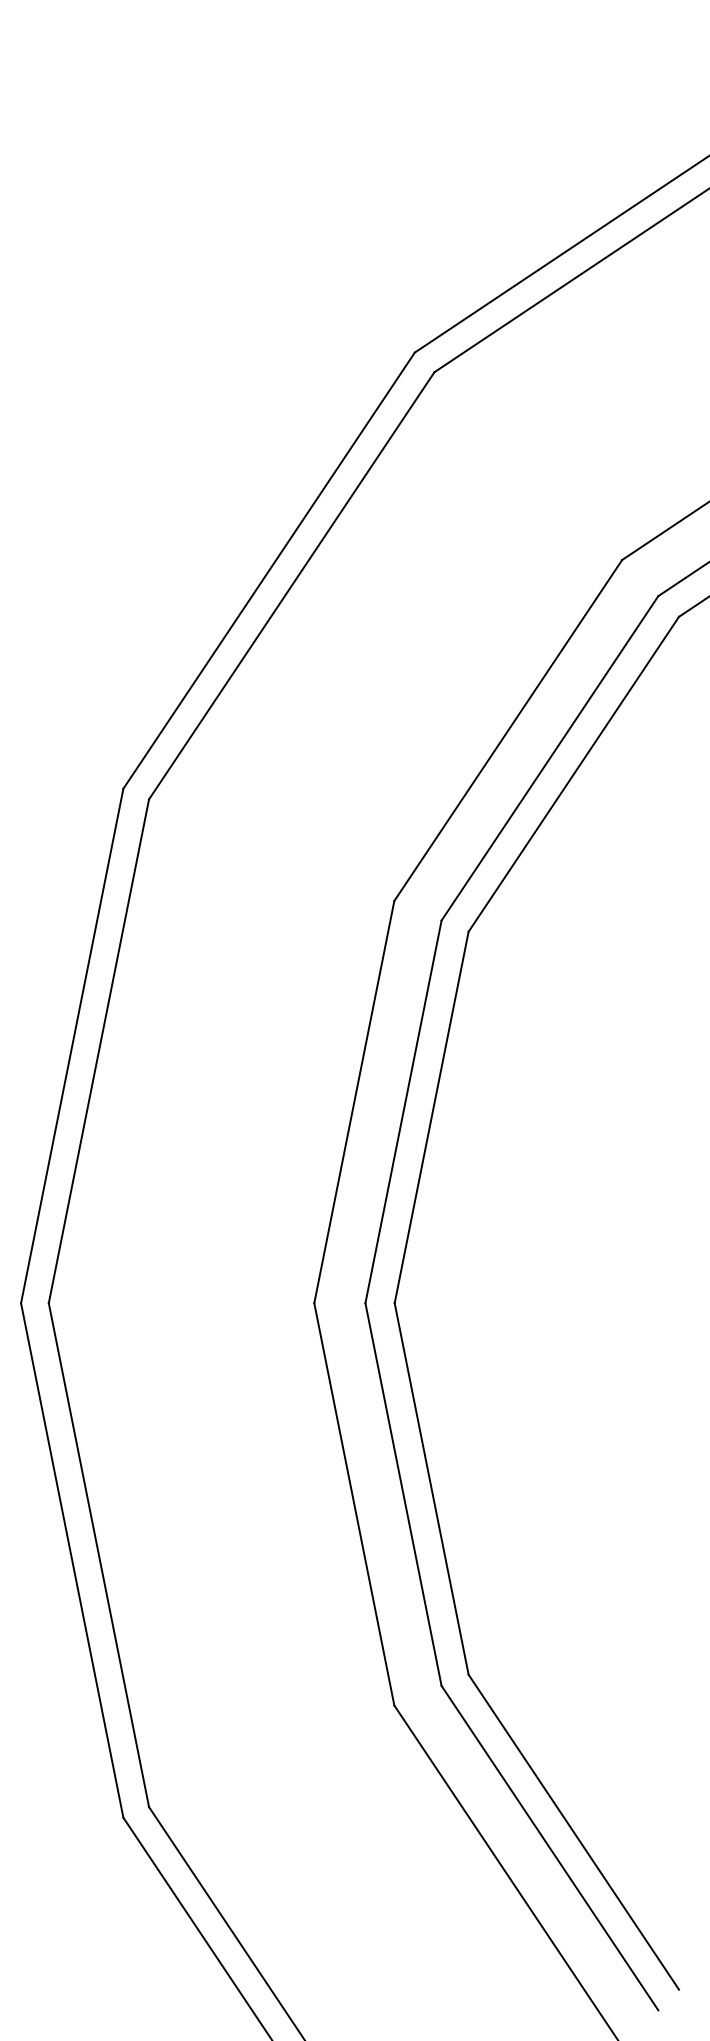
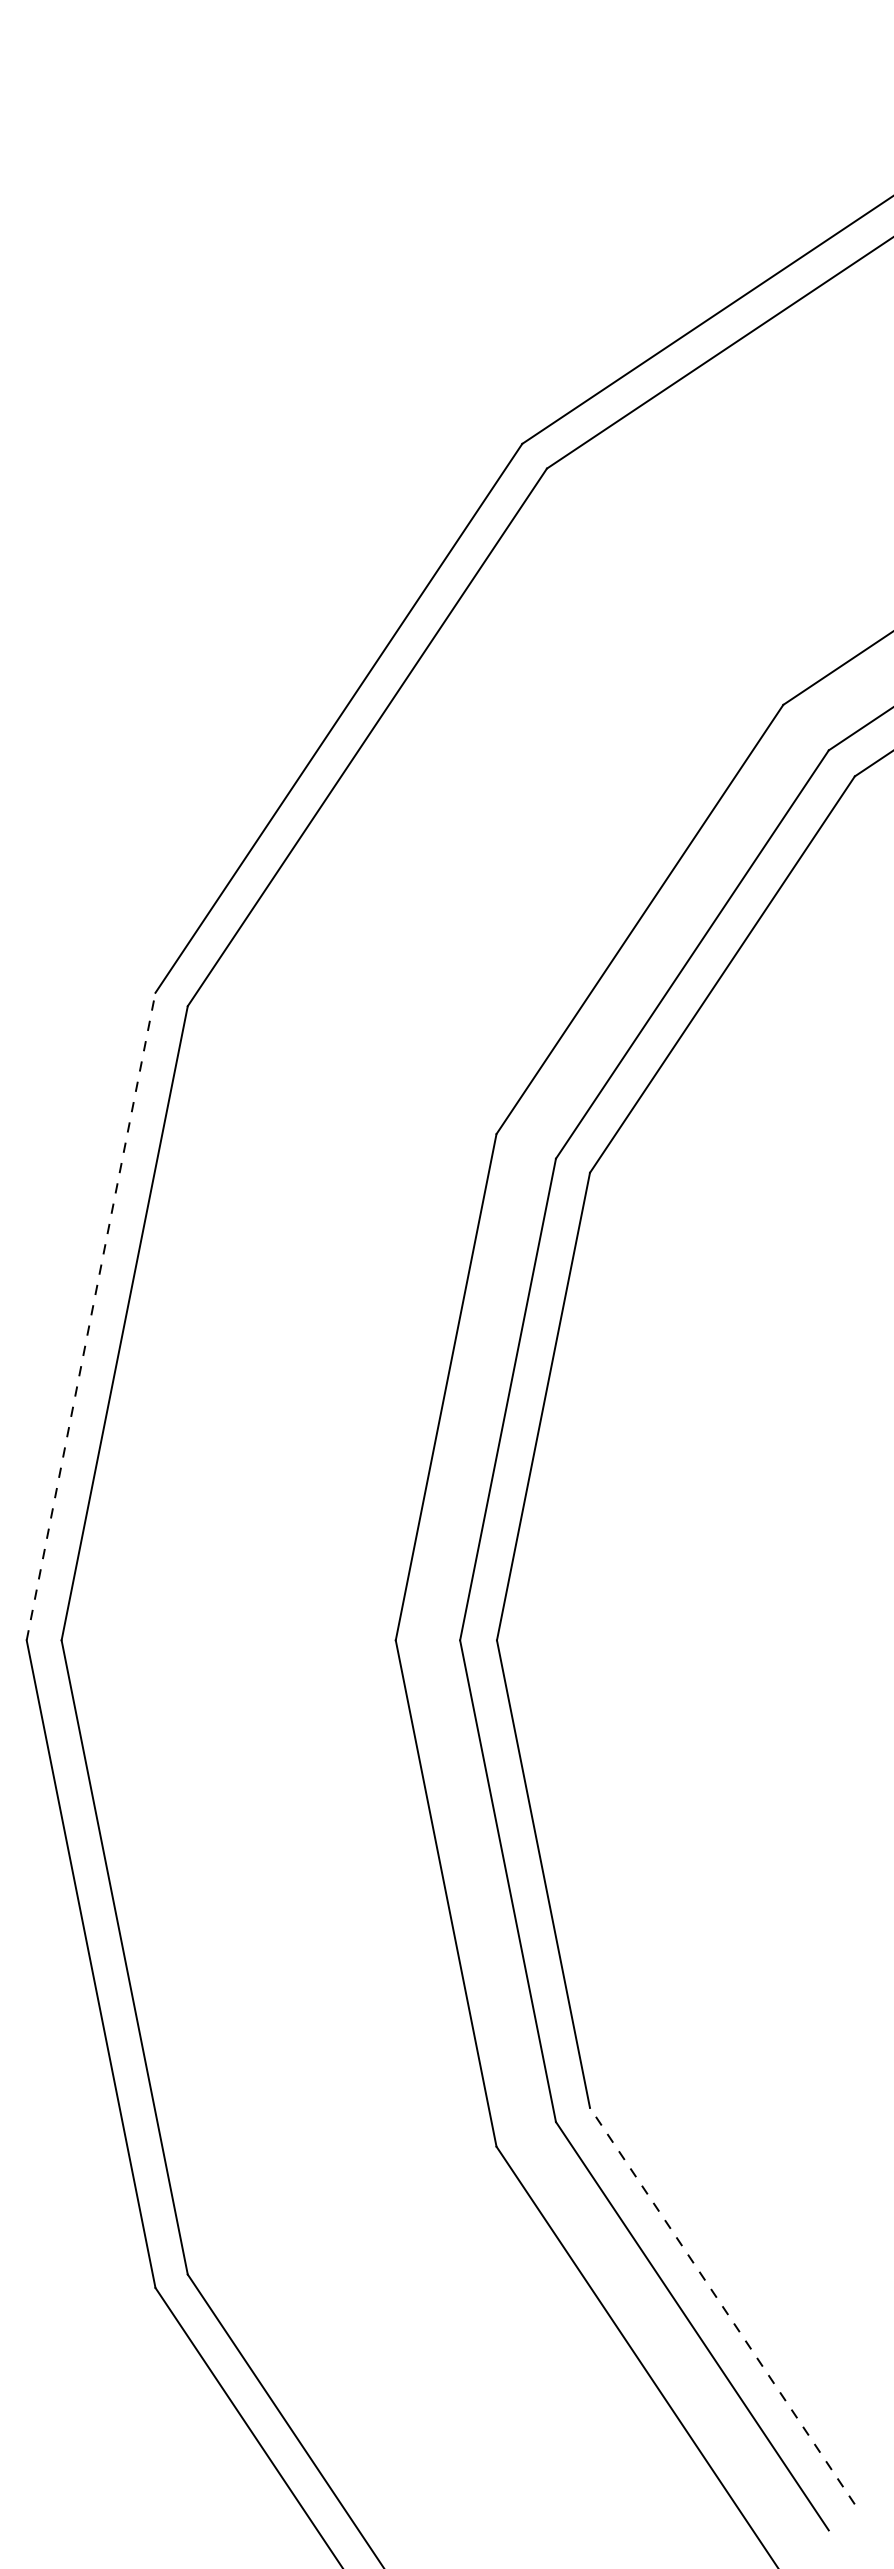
line: (72, 1045) -> (91, 1316), solid -> dashed
line: (573, 1831) -> (722, 2305), solid -> dashed

